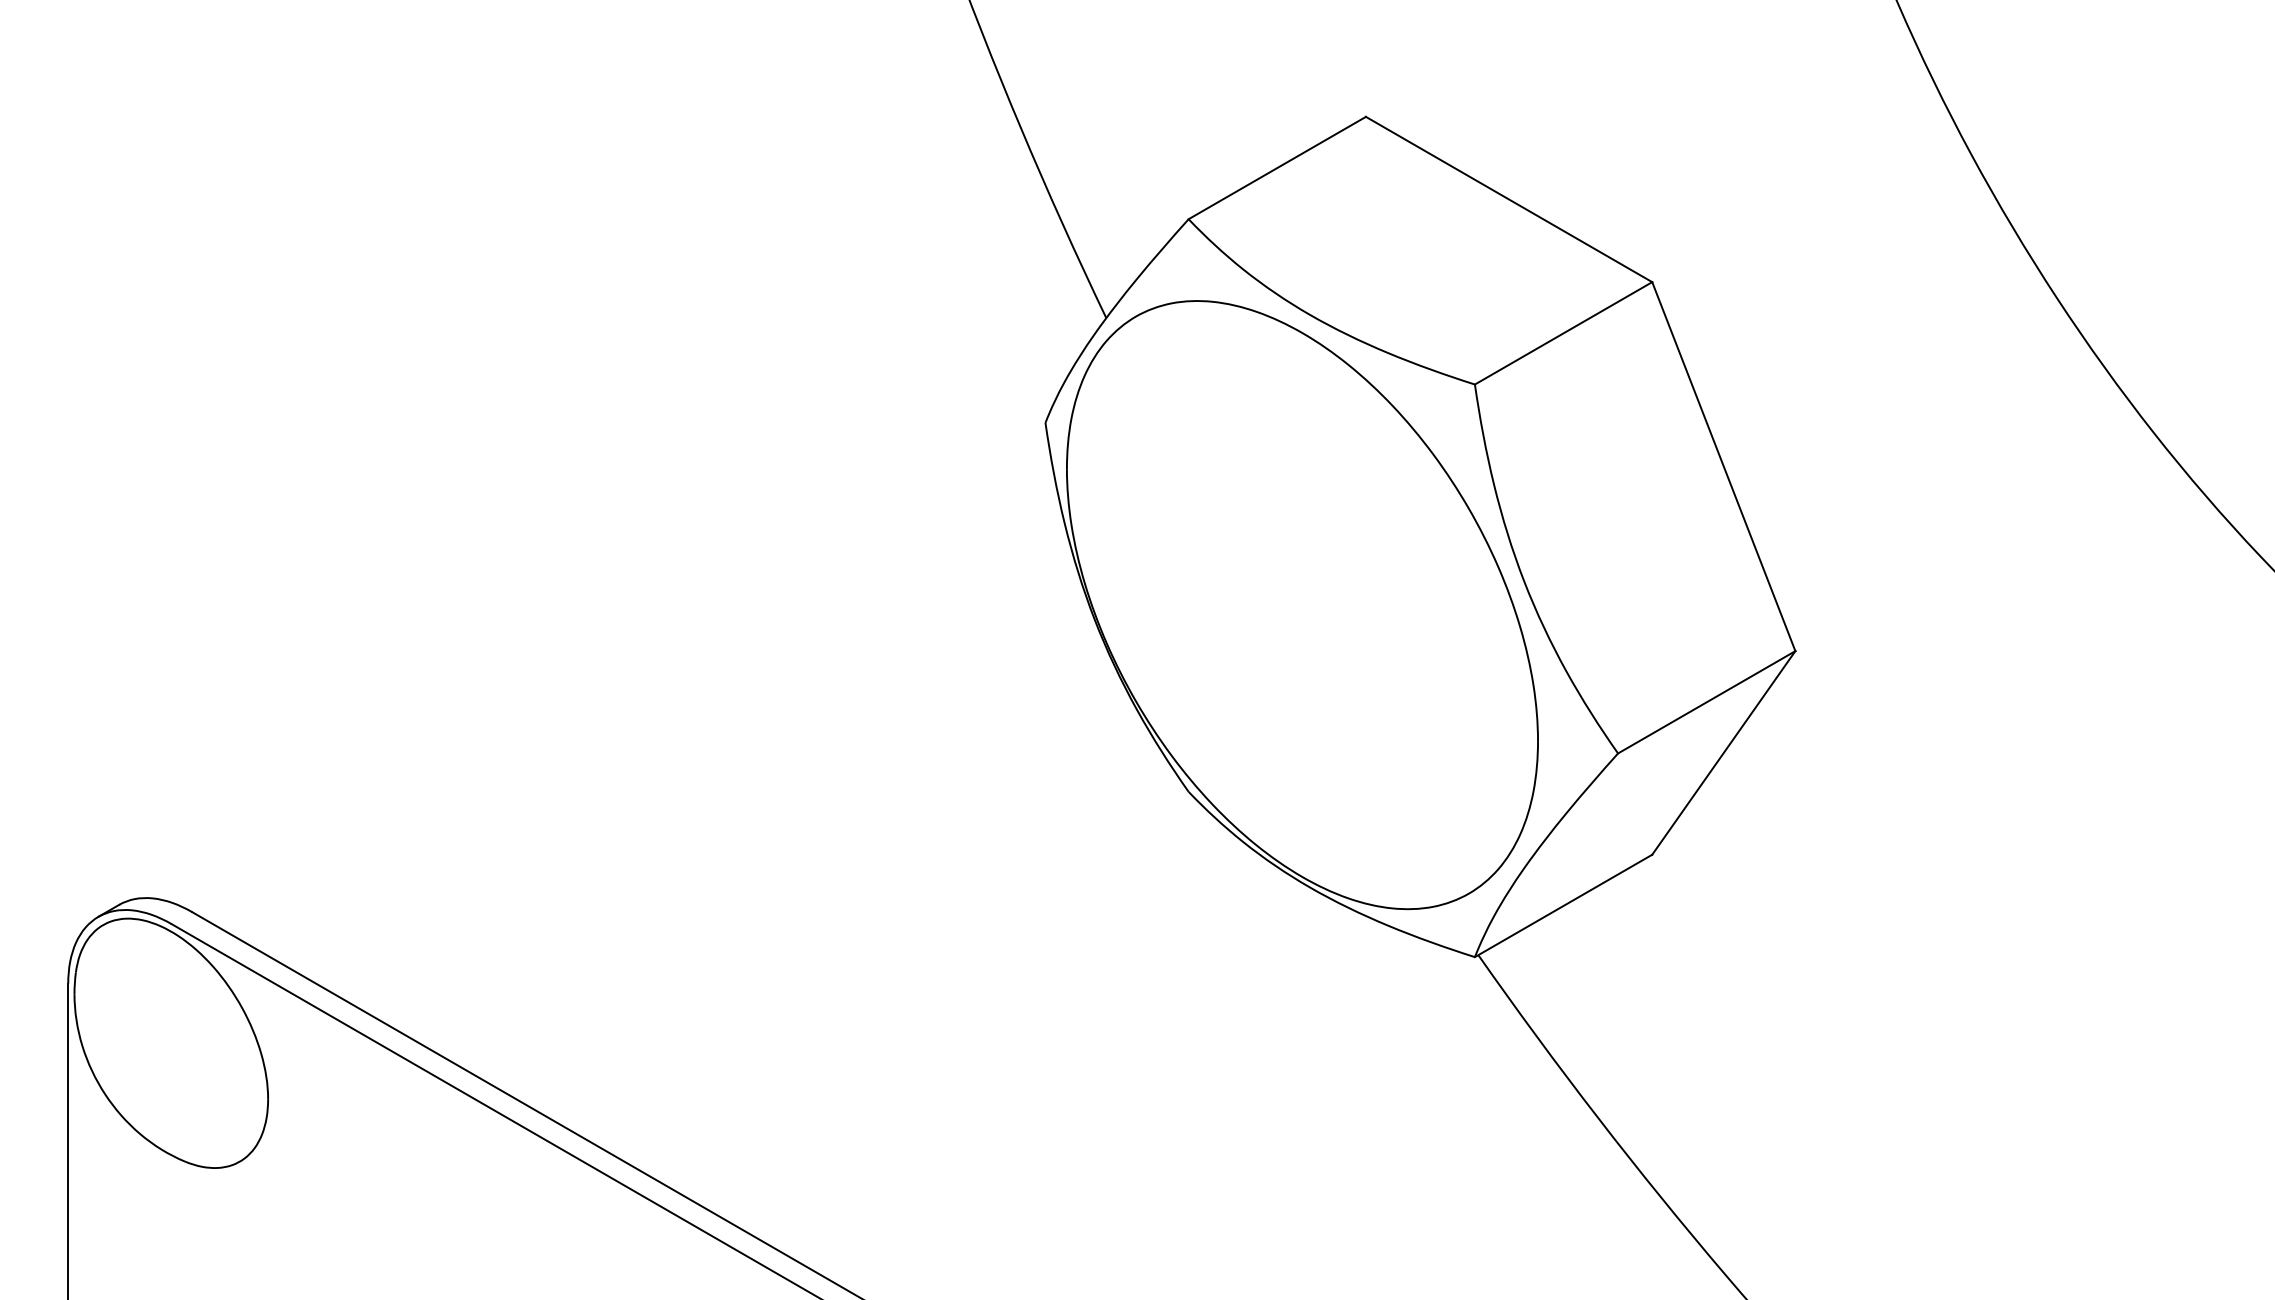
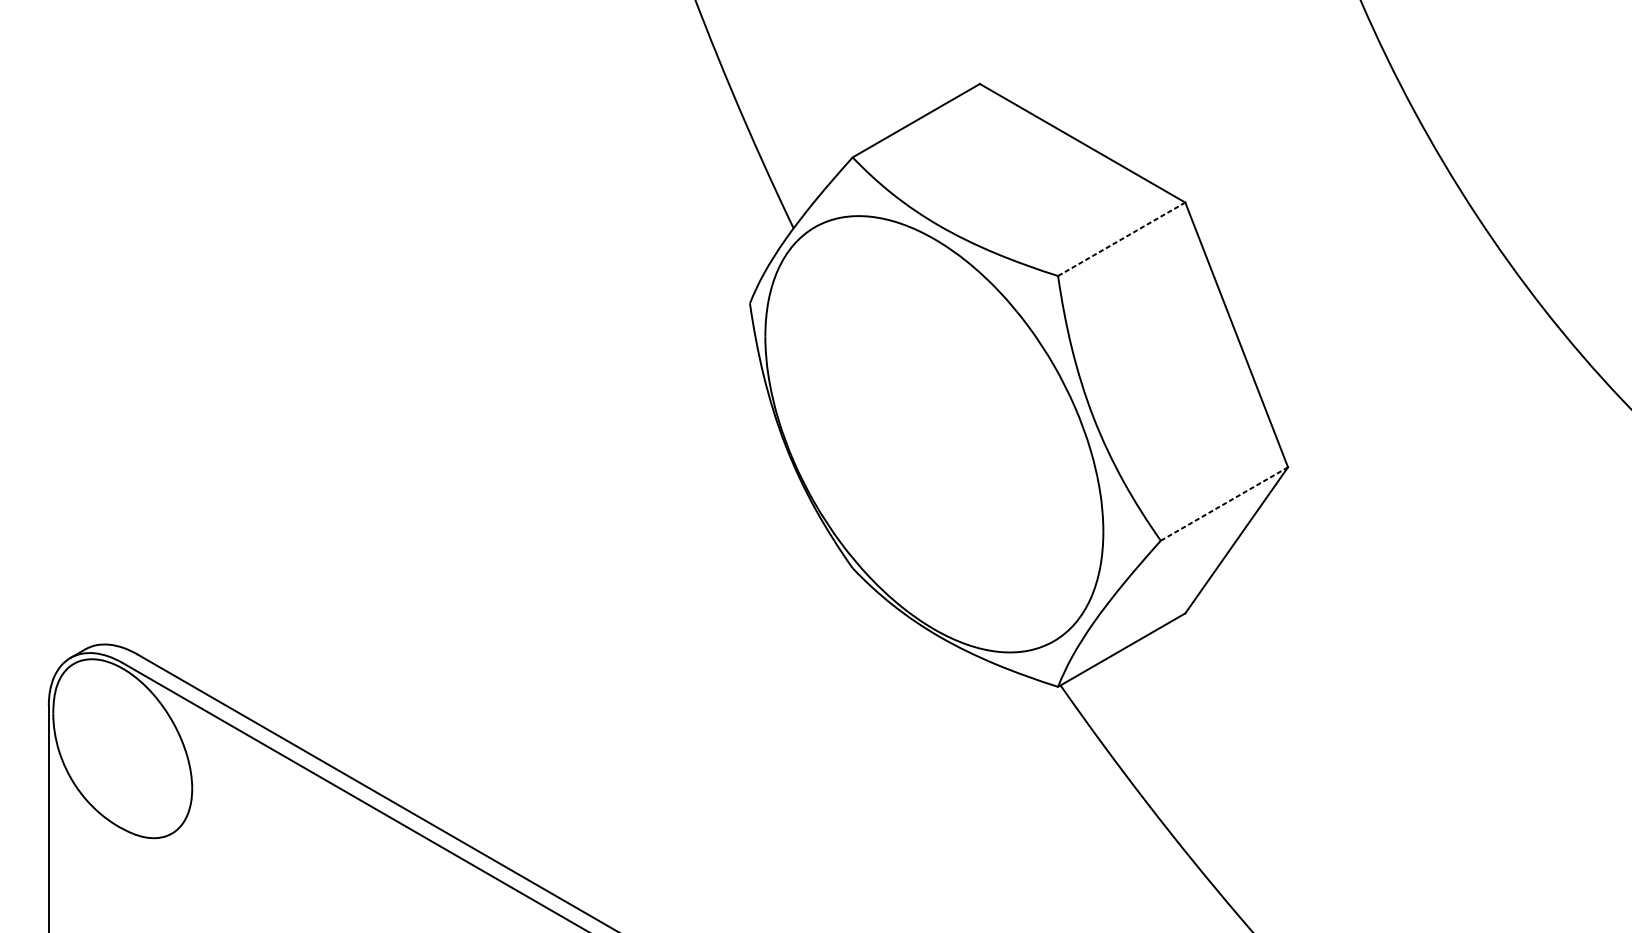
line: (1564, 333) -> (1122, 239), solid -> dashed
line: (1707, 702) -> (1224, 504), solid -> dashed

